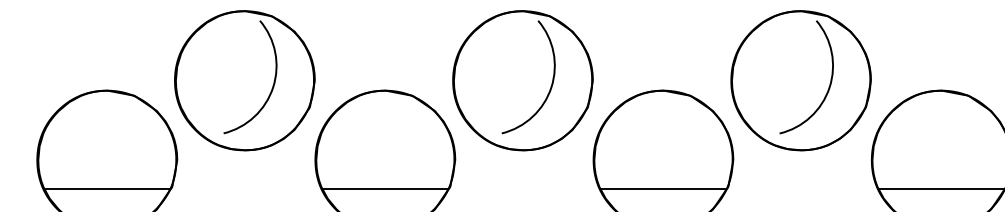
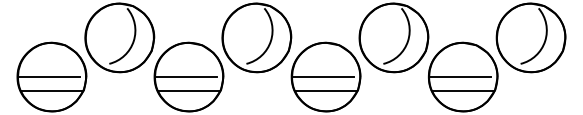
line: (102, 159) -> (49, 76), added
line: (380, 159) -> (186, 76), added
line: (658, 159) -> (323, 76), added
line: (936, 159) -> (460, 76), added

